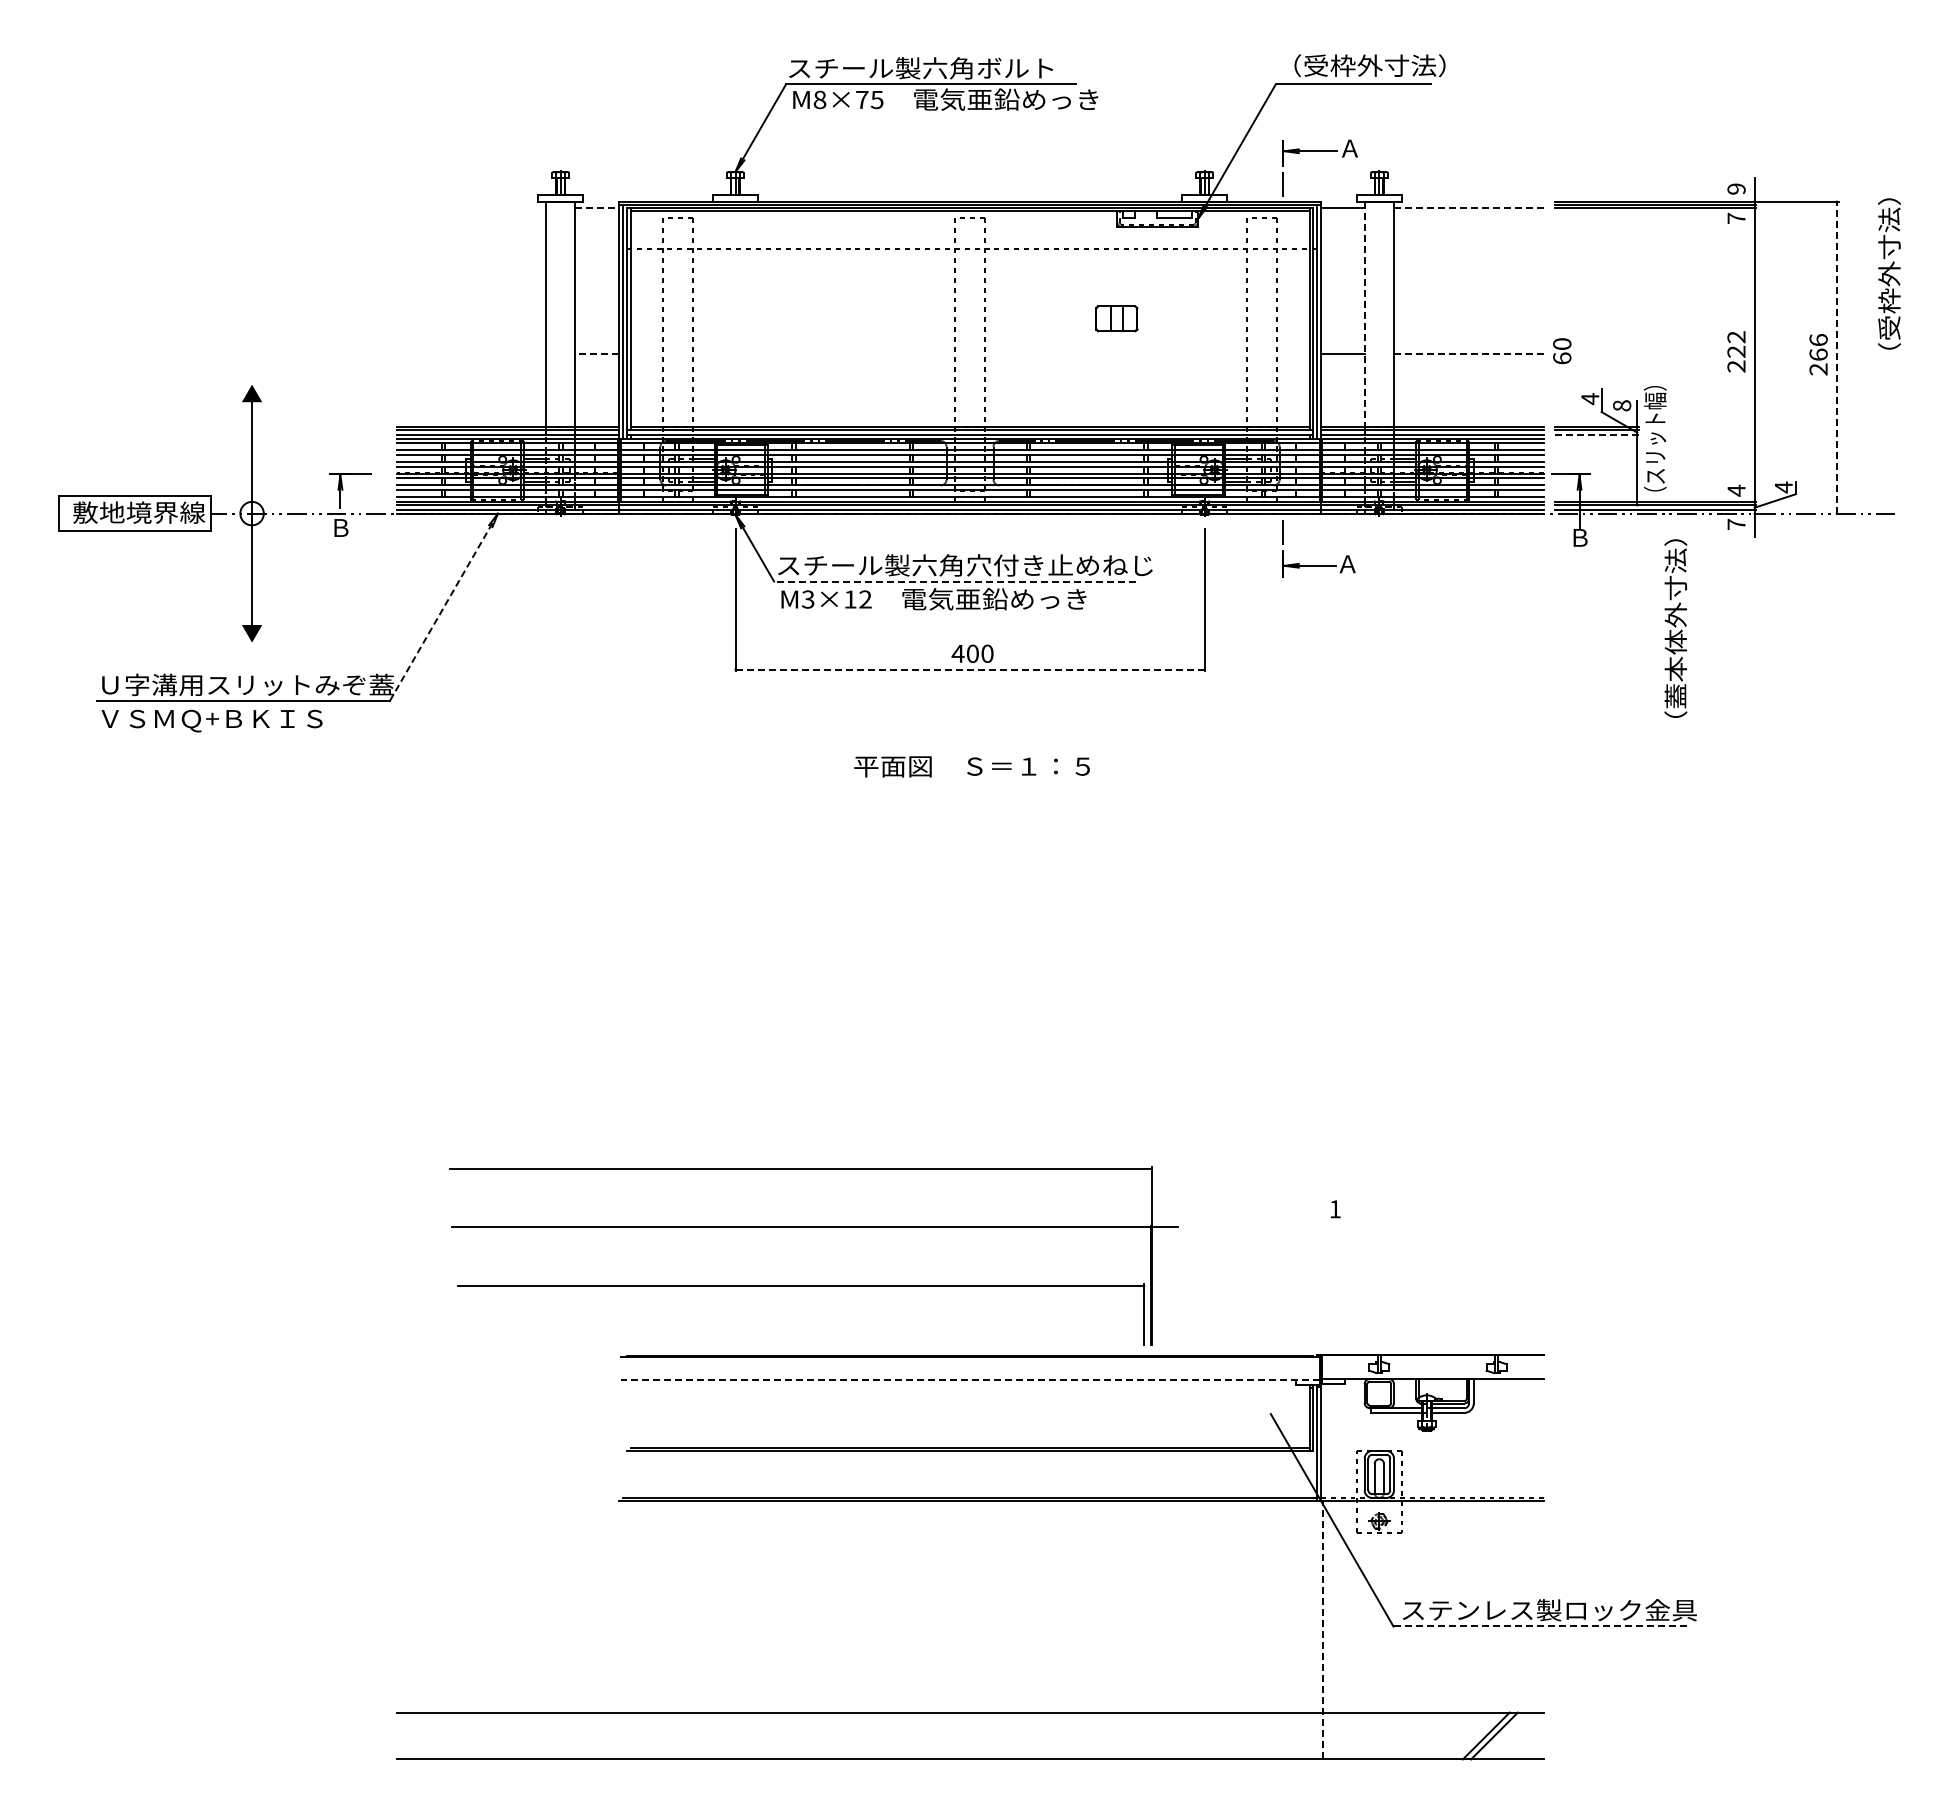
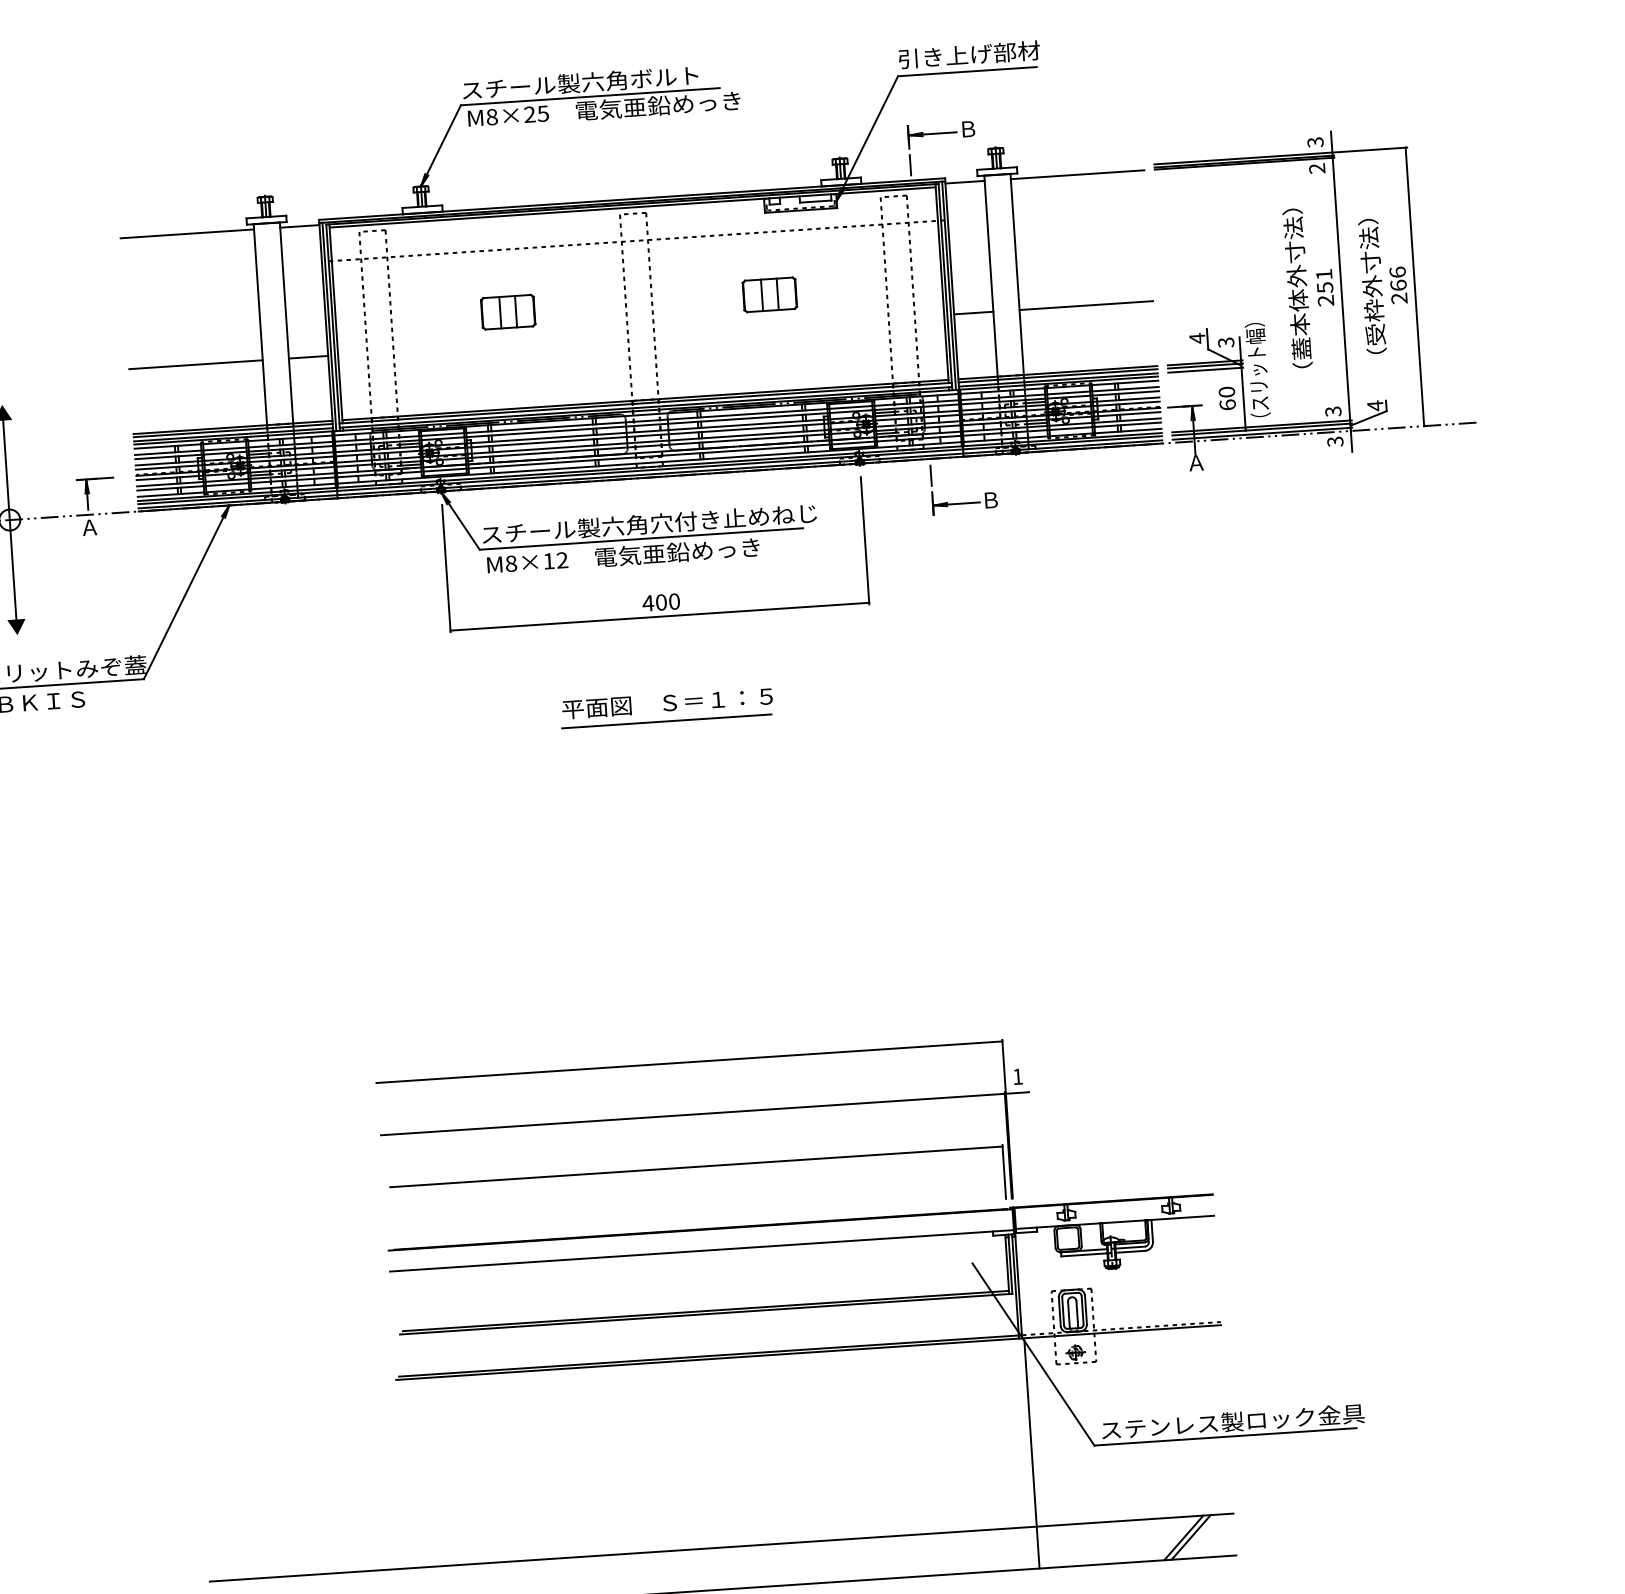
text: (1361, 65) -> (973, 54), （受枠外寸法） -> 引き上げ部材
text: (862, 99) -> (530, 114), M8×75 -> M8×25
text: (1349, 148) -> (967, 129), Ａ -> Ｂ
text: (1736, 188) -> (1315, 141), 9 -> 3
line: (471, 207) -> (187, 233), added
line: (597, 207) -> (299, 226), dashed -> solid
line: (1468, 207) -> (1077, 174), dashed -> solid
text: (1736, 218) -> (1317, 168), 7 -> 2
text: (1889, 273) -> (1372, 286), moved
line: (1364, 314) -> (990, 276), dashed -> solid
part: (823, 318) -> (508, 312), added
part: (1116, 318) -> (769, 294), size x1.43
text: (1736, 344) -> (1324, 281), 222 -> 251
text: (1562, 351) -> (1227, 398), moved
line: (471, 354) -> (196, 365), added
line: (597, 354) -> (308, 357), dashed -> solid
line: (1468, 354) -> (1086, 305), dashed -> solid
line: (1836, 357) -> (1414, 286), dashed -> solid
text: (1622, 405) -> (1226, 342), 8 -> 3
line: (1597, 435) -> (1205, 370), dashed -> solid
text: (1736, 490) -> (1333, 411), 4 -> 3
text: (1736, 524) -> (1335, 441), 7 -> 3
text: (340, 527) -> (89, 527), Ｂ -> Ａ
text: (1579, 537) -> (1195, 462), Ｂ -> Ａ
text: (1347, 564) -> (990, 500), Ａ -> Ｂ
line: (954, 581) -> (640, 539), dashed -> solid
text: (807, 599) -> (510, 563), M3×12 -> M8×12
line: (443, 607) -> (186, 592), dashed -> solid
text: (1675, 628) -> (1297, 288), moved
line: (970, 669) -> (660, 616), dashed -> solid
line: (969, 786) -> (666, 721), added
part: (813, 1227) -> (704, 1113), moved
line: (969, 1380) -> (701, 1251), dashed -> solid
line: (1540, 1626) -> (1225, 1436), dashed -> solid
line: (1323, 1629) -> (1032, 1452), dashed -> solid

